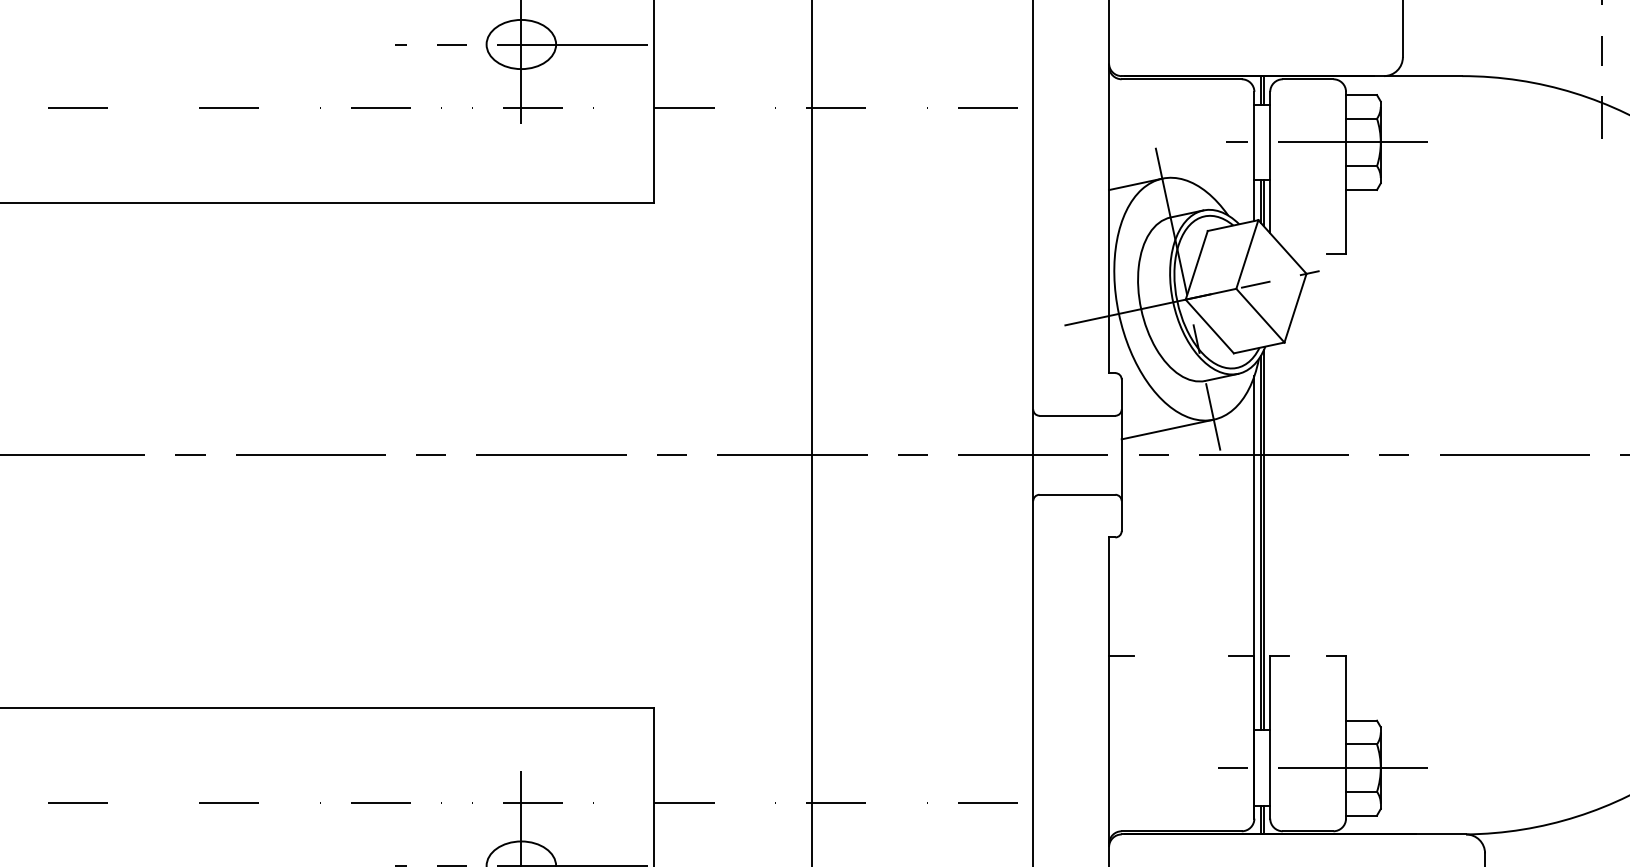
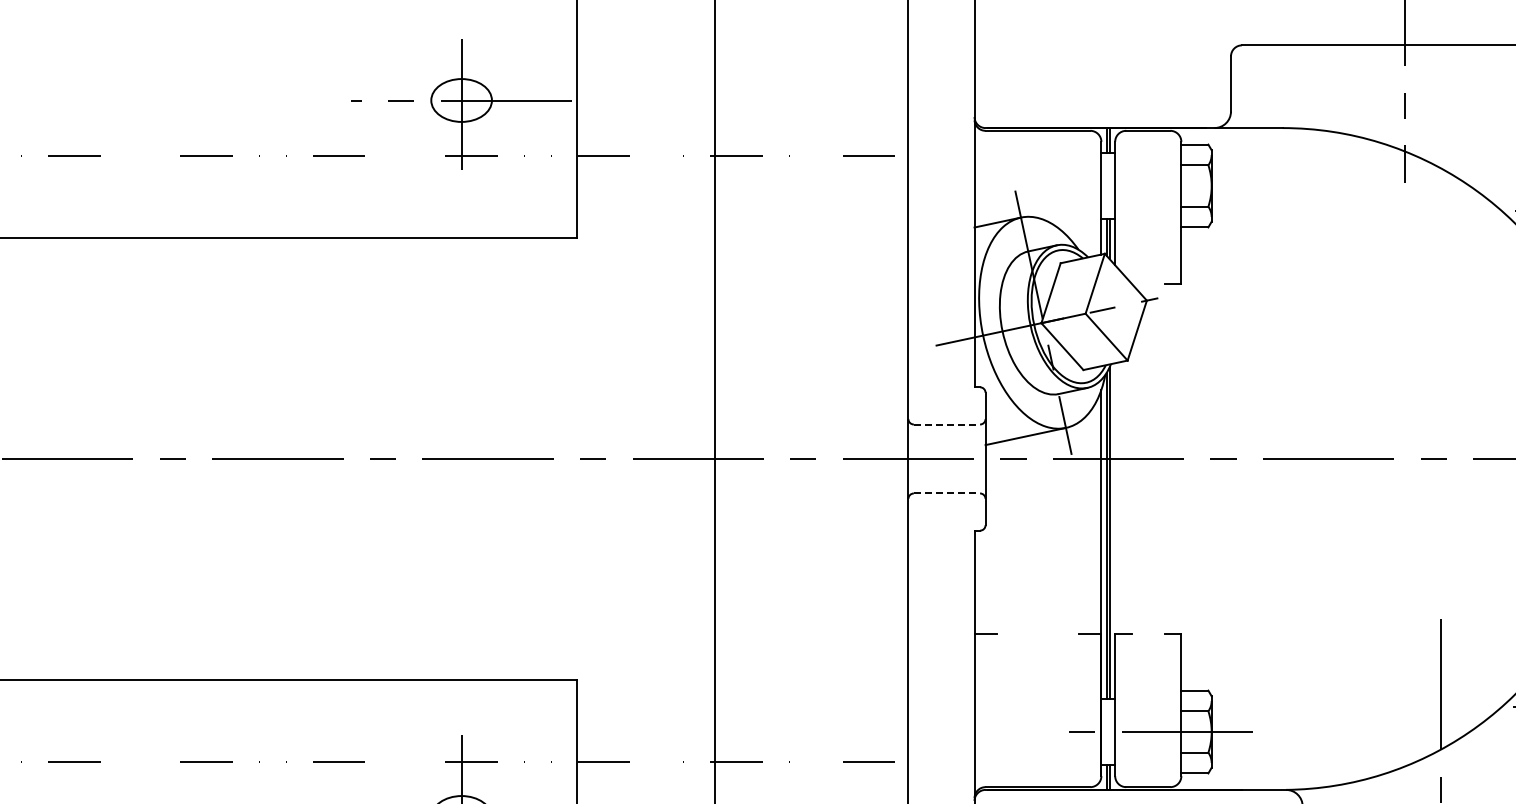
line: (1326, 141) -> (1164, 185), removed
line: (1078, 415) -> (947, 424), solid -> dashed
line: (1078, 494) -> (947, 493), solid -> dashed

